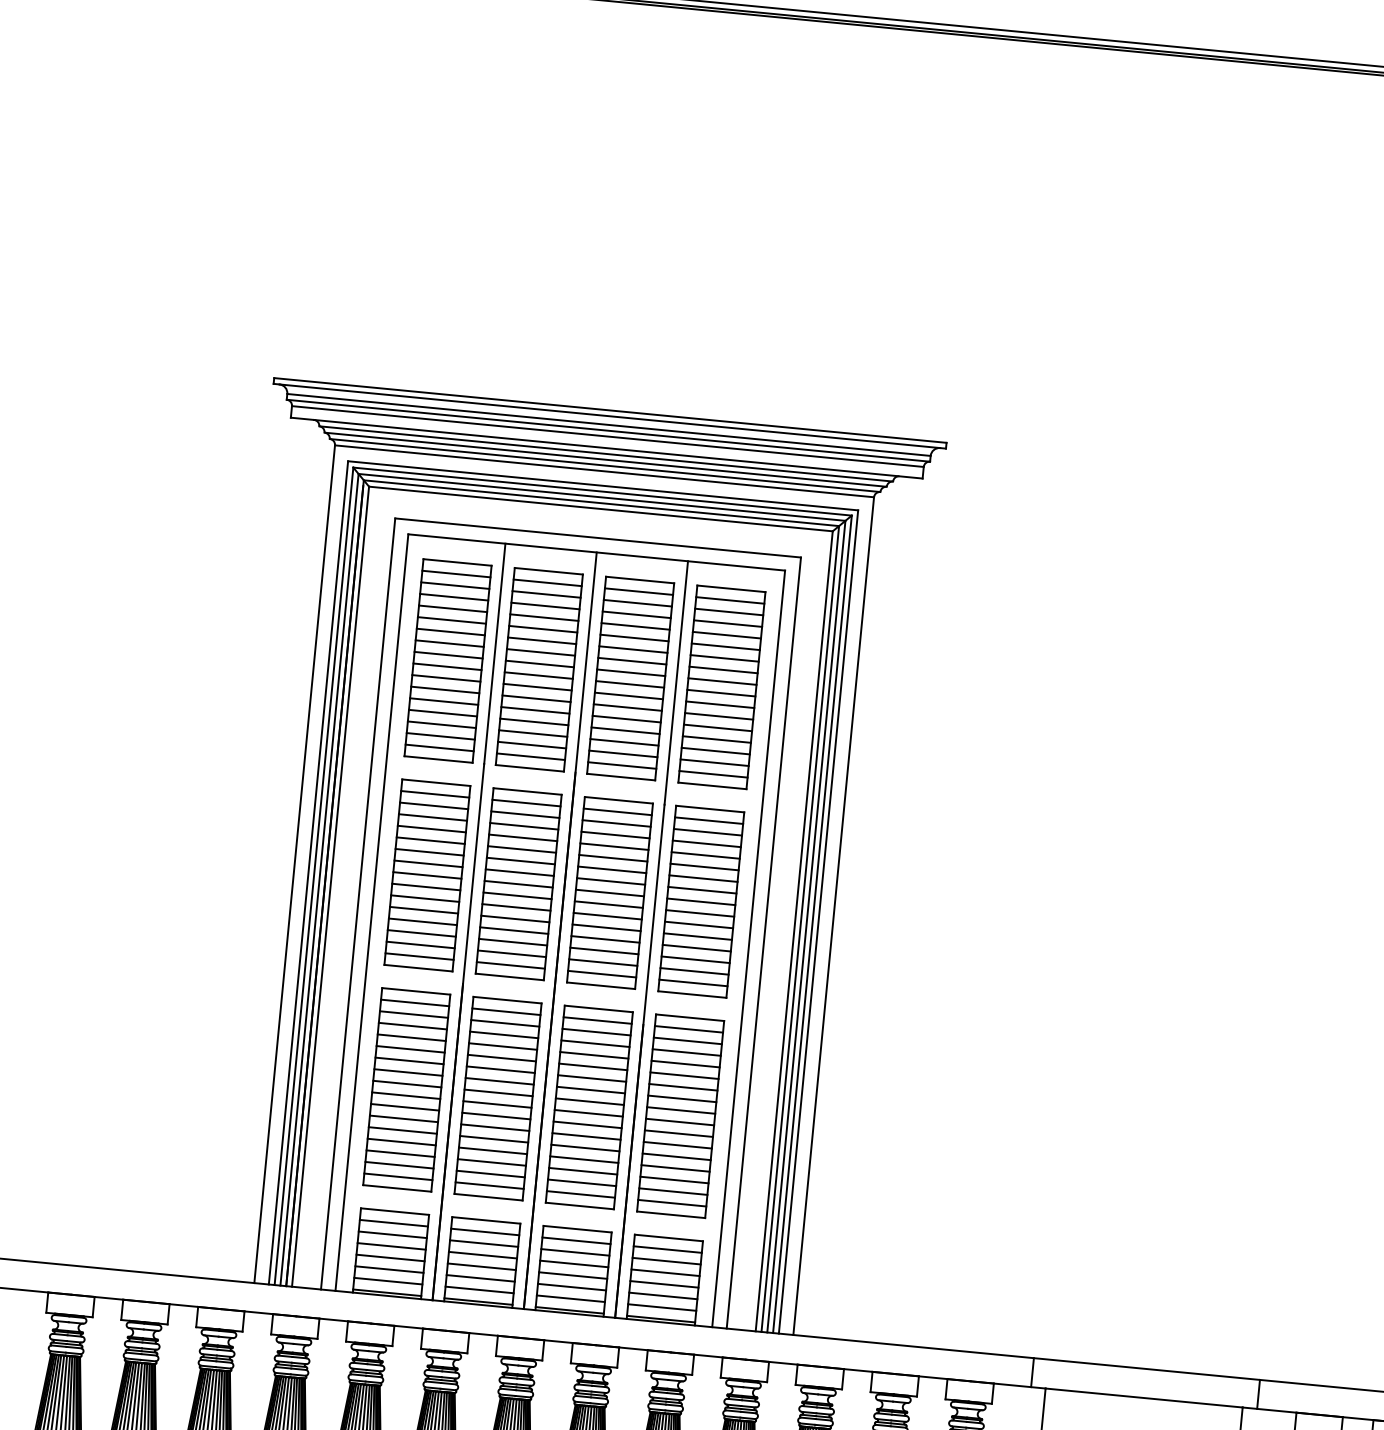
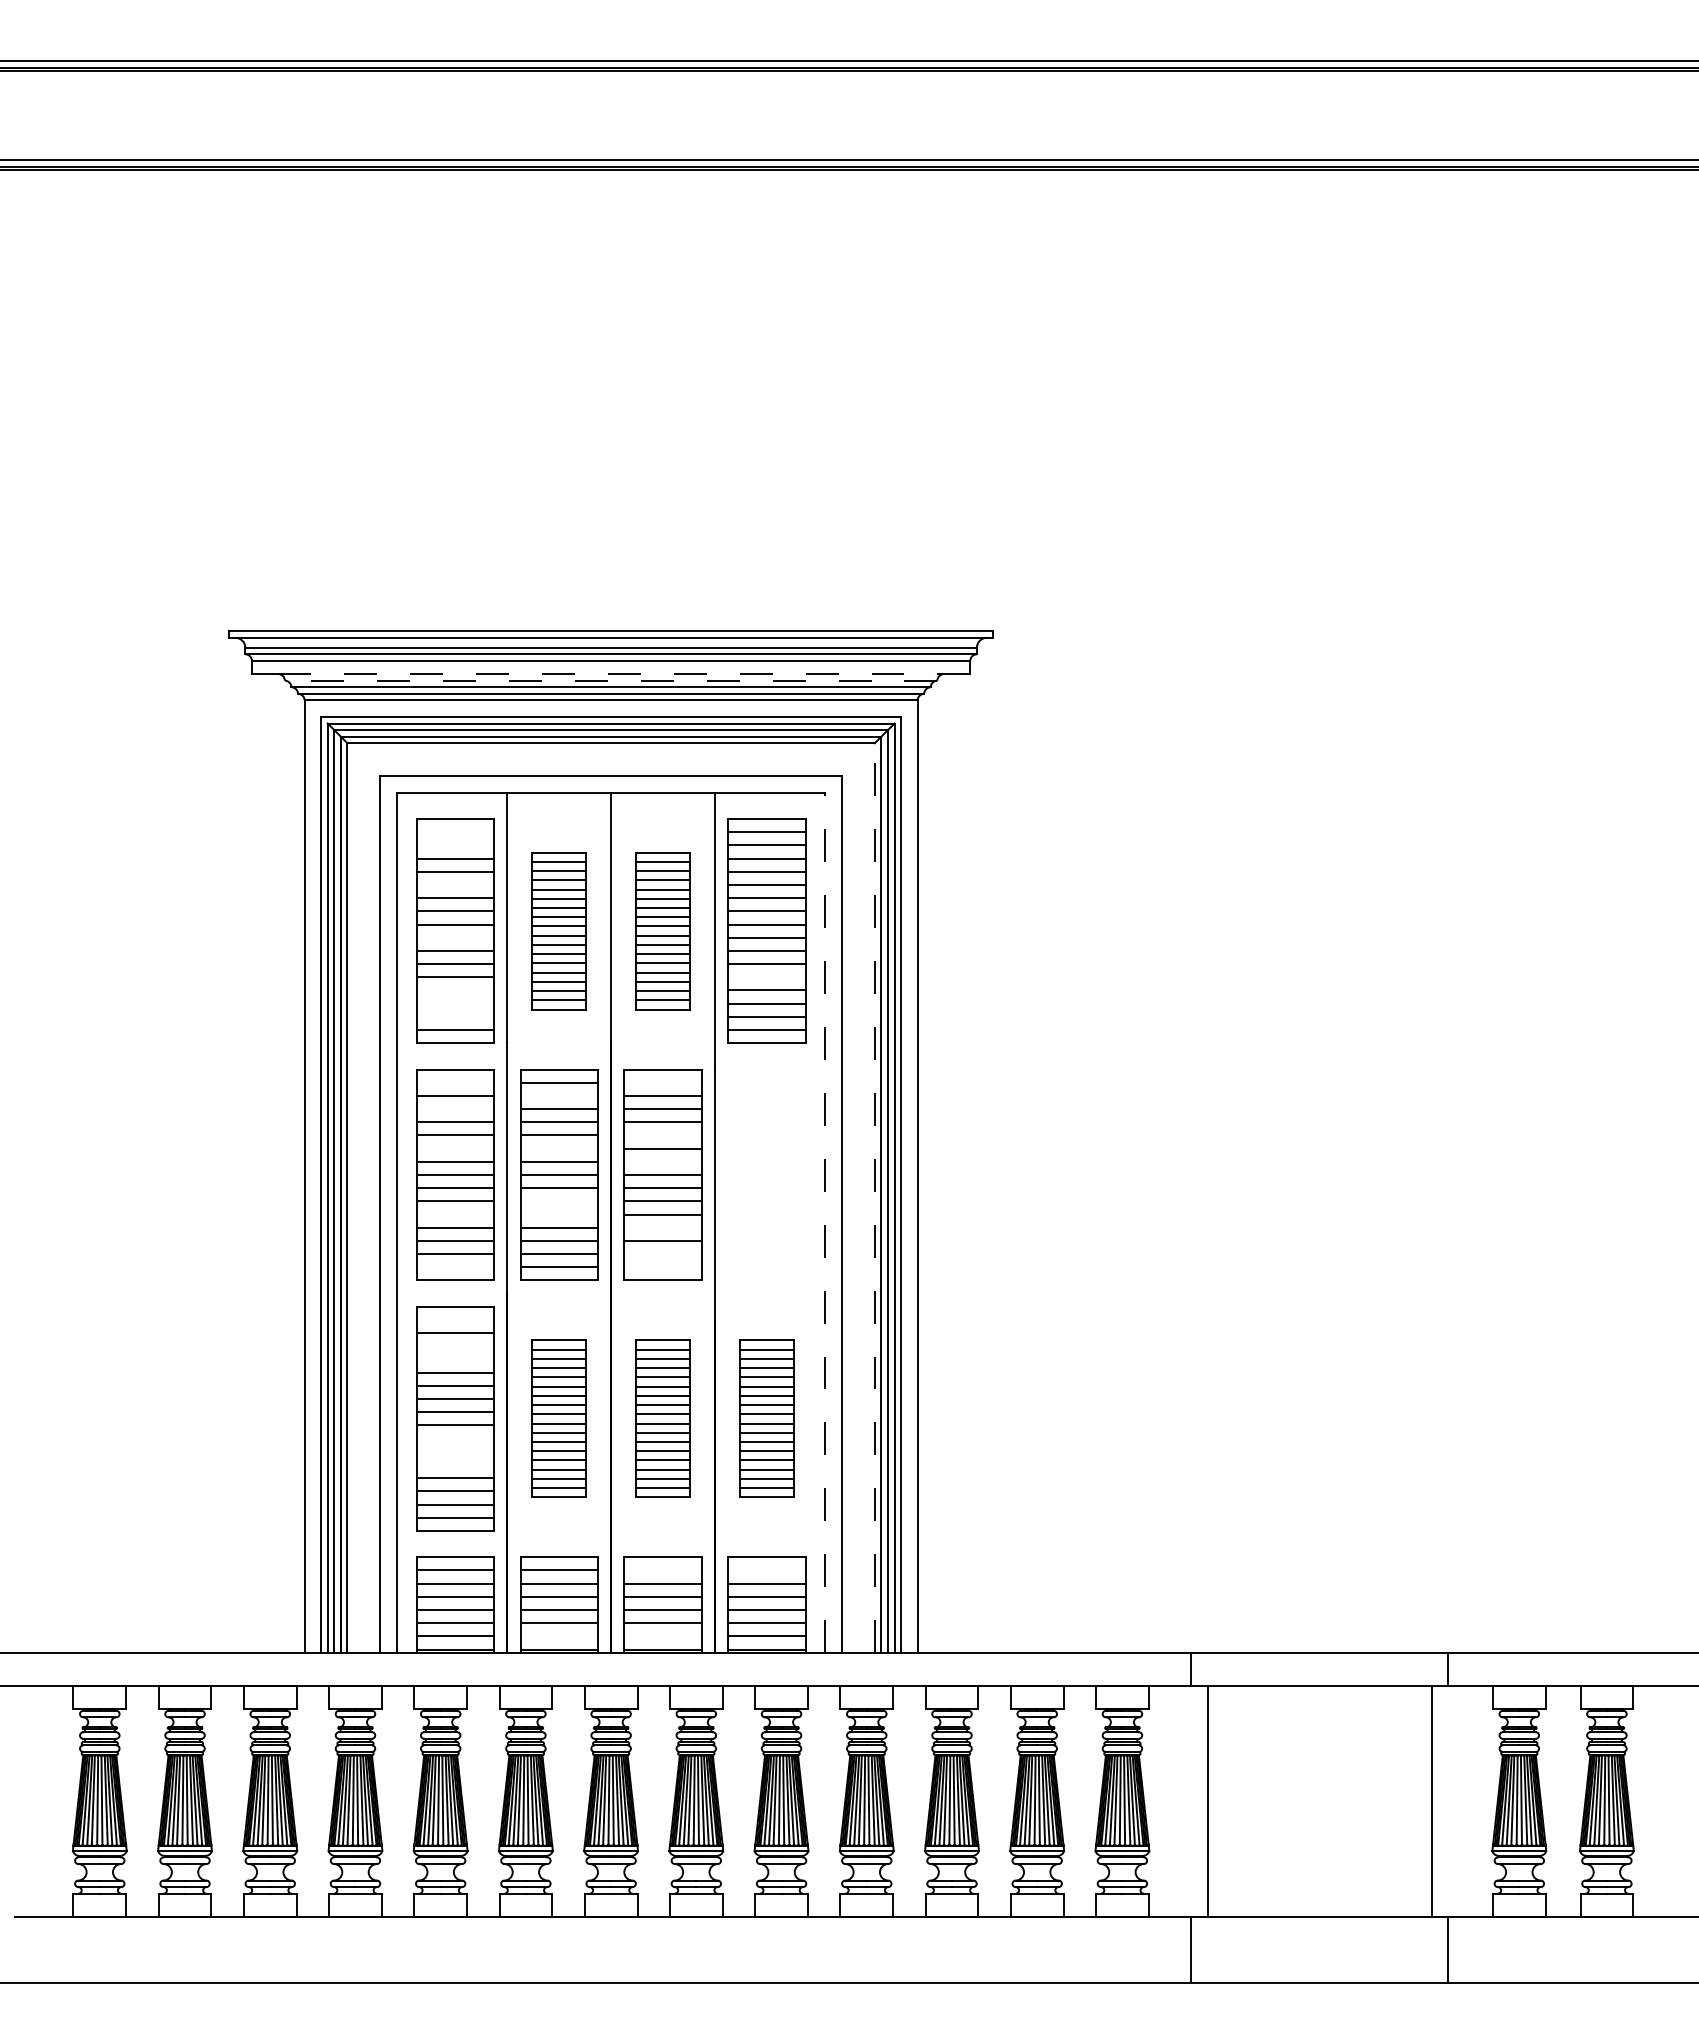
line: (617, 449) -> (623, 674), solid -> dashed
line: (605, 453) -> (610, 680), solid -> dashed
line: (456, 574) -> (455, 832), removed
line: (455, 585) -> (455, 845), removed
line: (452, 620) -> (455, 885), removed
line: (447, 666) -> (455, 937), removed
part: (539, 669) -> (559, 930), size x0.7
part: (630, 677) -> (662, 930), size x0.7
line: (443, 713) -> (455, 990), removed
line: (442, 724) -> (455, 1003), removed
line: (717, 728) -> (766, 977), removed
line: (440, 736) -> (455, 1016), removed
line: (435, 794) -> (455, 1082), removed
line: (617, 811) -> (662, 1082), removed
line: (524, 814) -> (558, 1095), removed
line: (433, 817) -> (455, 1109), removed
line: (429, 852) -> (455, 1148), removed
line: (612, 858) -> (662, 1135), removed
line: (520, 860) -> (558, 1148), removed
line: (610, 881) -> (662, 1161), removed
part: (701, 901) -> (766, 1174), removed
line: (515, 907) -> (558, 1201), removed
line: (424, 910) -> (455, 1214), removed
line: (514, 918) -> (558, 1214), removed
line: (793, 931) -> (874, 1198), solid -> dashed
line: (605, 939) -> (662, 1227), removed
line: (748, 948) -> (825, 1222), solid -> dashed
line: (419, 956) -> (455, 1267), removed
line: (602, 962) -> (662, 1254), removed
line: (601, 974) -> (662, 1267), removed
line: (415, 1003) -> (455, 1320), removed
line: (412, 1026) -> (455, 1346), removed
line: (411, 1037) -> (455, 1359), removed
part: (498, 1098) -> (559, 1418), size x0.7
line: (405, 1107) -> (455, 1438), removed
part: (588, 1107) -> (662, 1418), size x0.7
part: (680, 1115) -> (766, 1418), size x0.7
line: (404, 1118) -> (455, 1451), removed
line: (402, 1130) -> (455, 1465), removed
line: (576, 1240) -> (662, 1570), removed
line: (667, 1249) -> (766, 1570), removed
line: (478, 1289) -> (558, 1636), removed
line: (570, 1298) -> (662, 1636), removed

